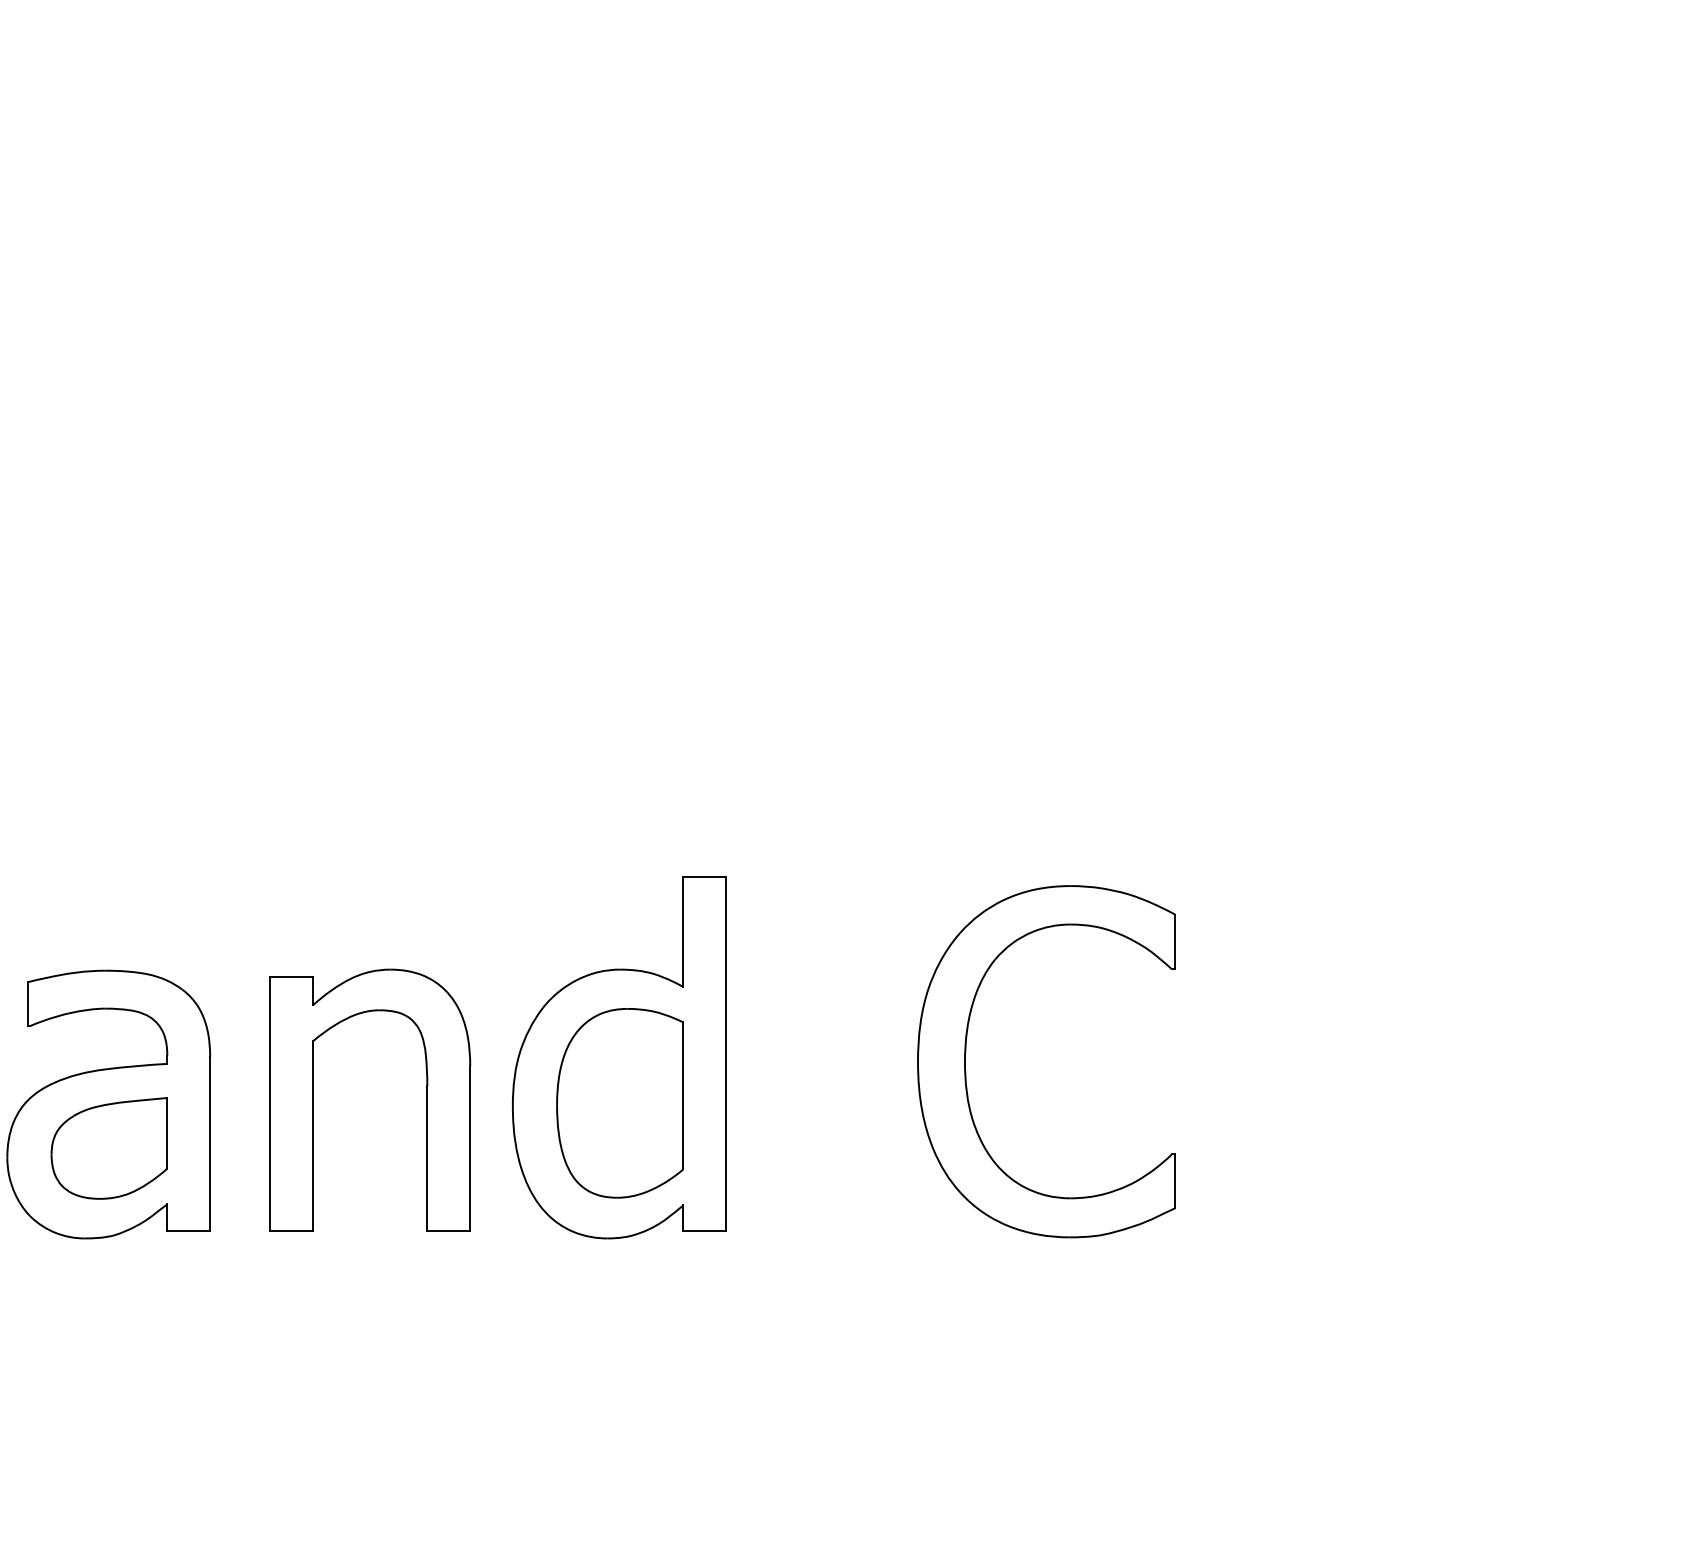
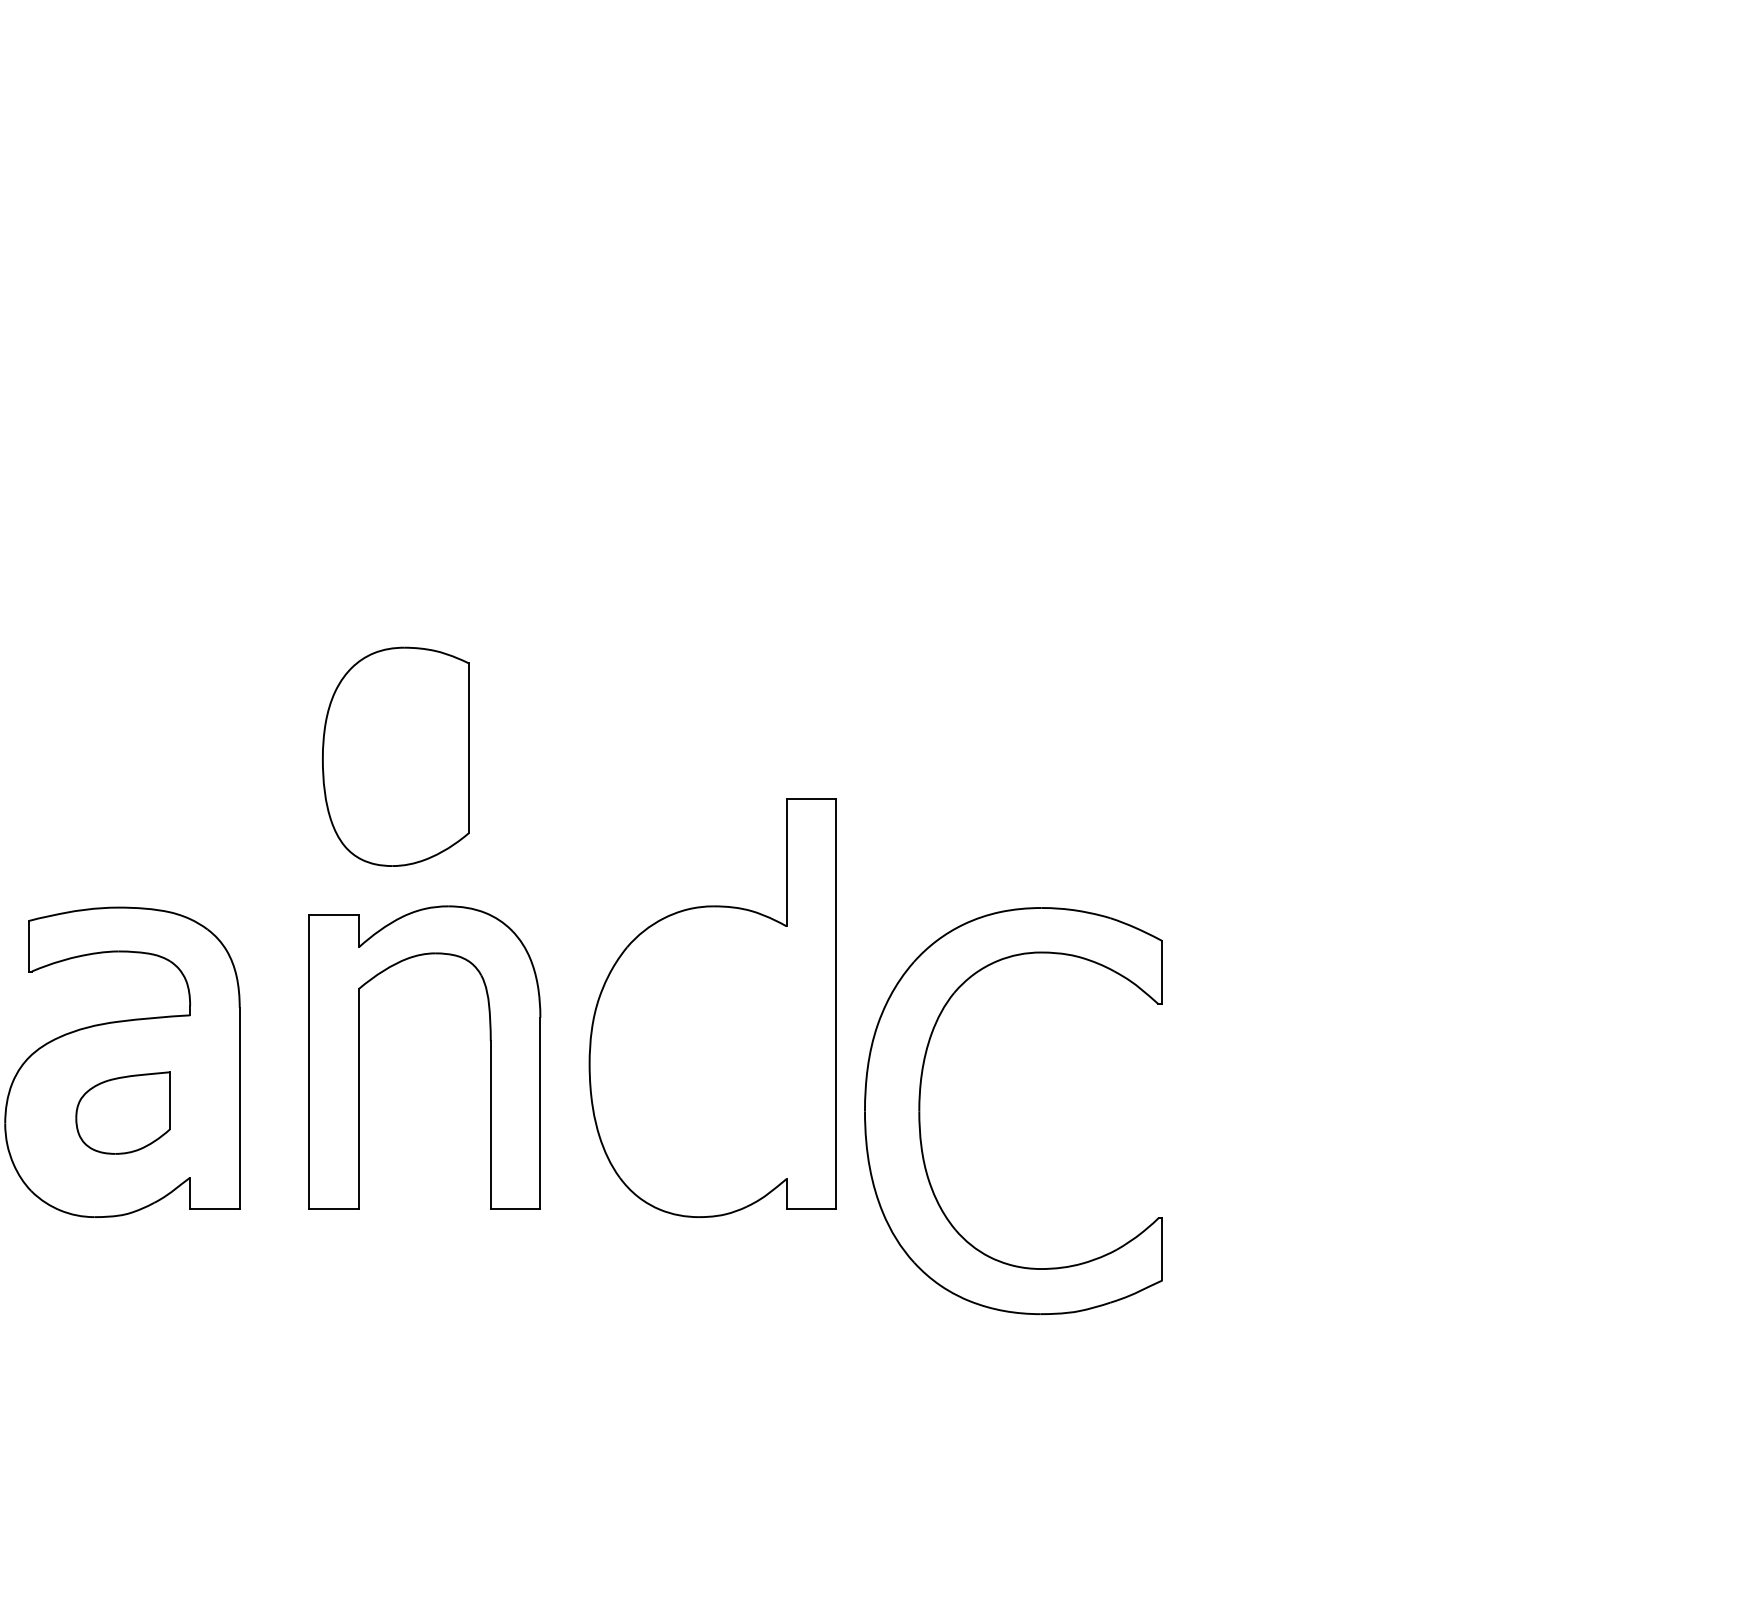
part: (966, 1052) -> (921, 1100), moved
part: (619, 1103) -> (395, 757), moved
part: (108, 1148) -> (122, 1113), size x0.7

